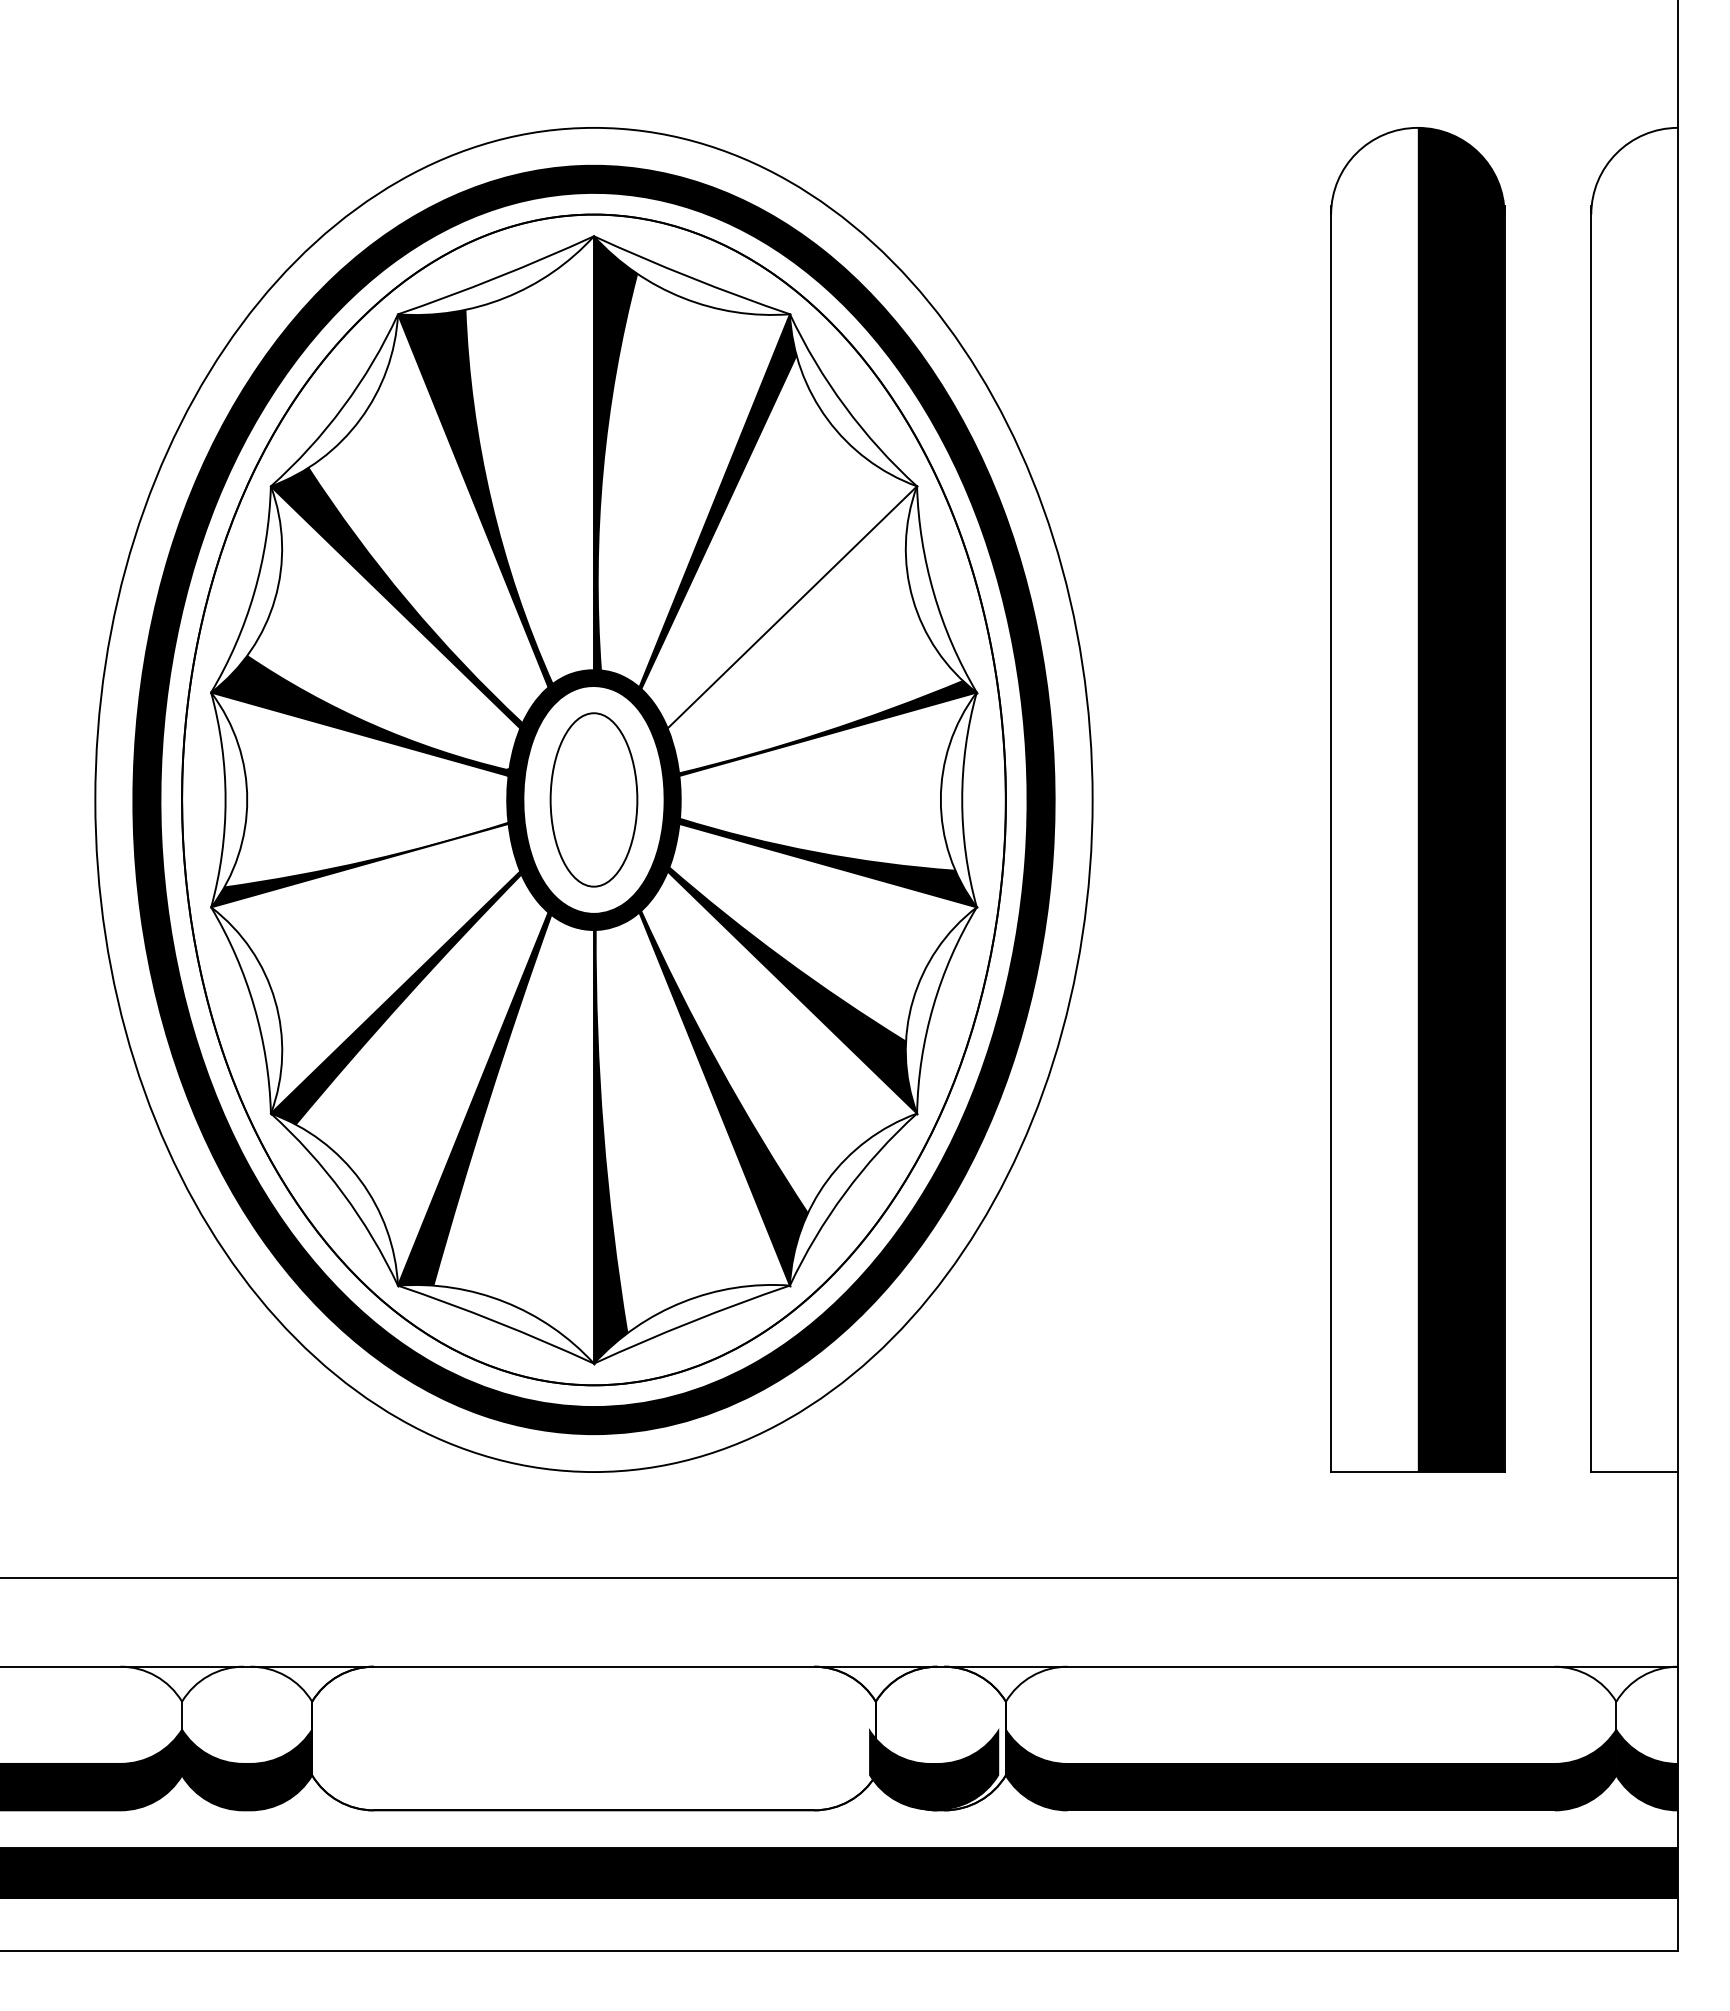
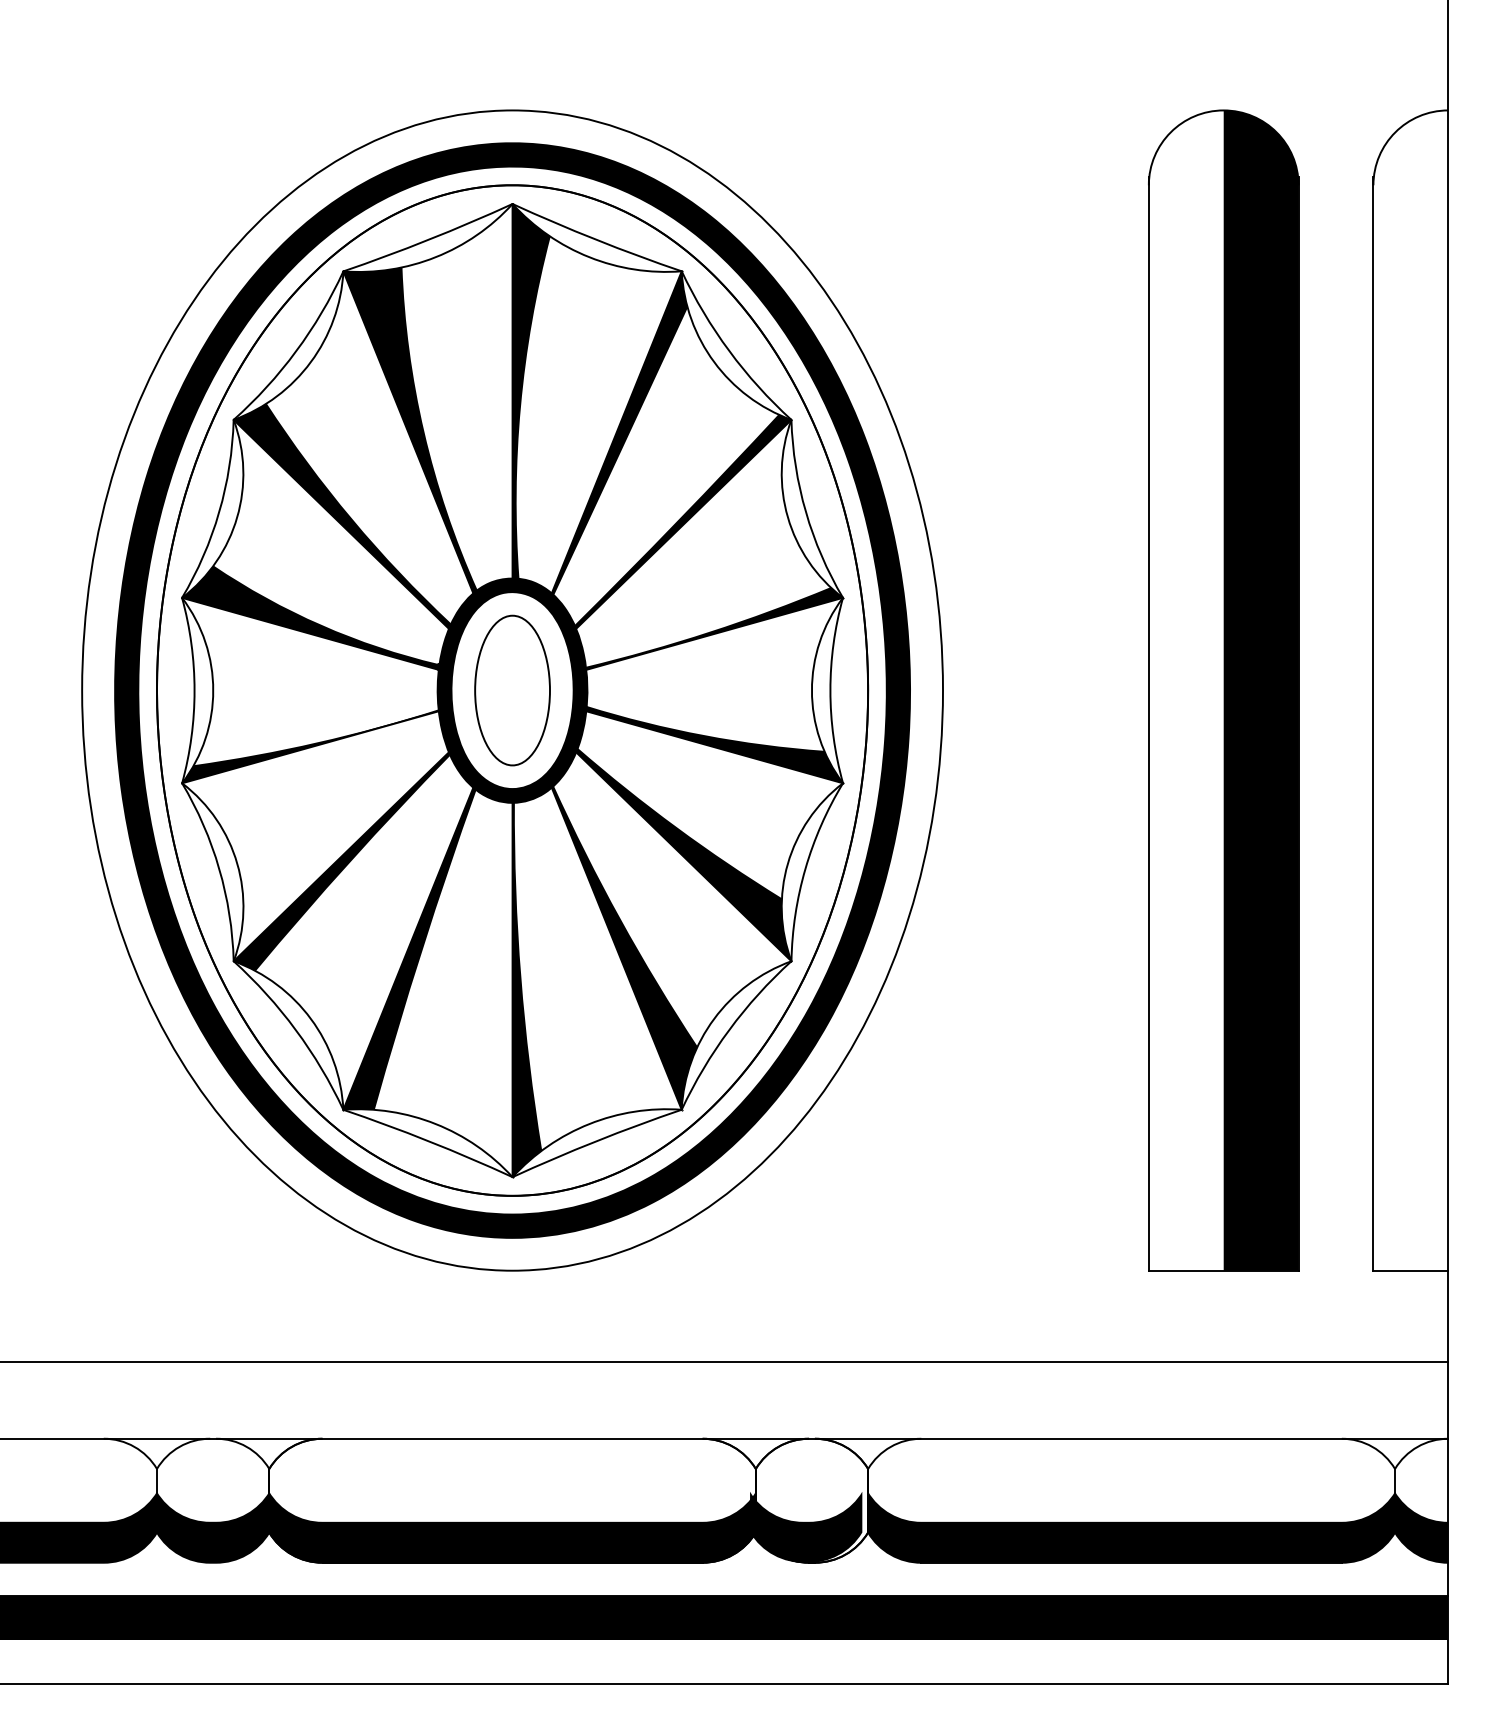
fill: (791, 604) -> (683, 521), added
fill: (593, 1768) -> (512, 1526), added

